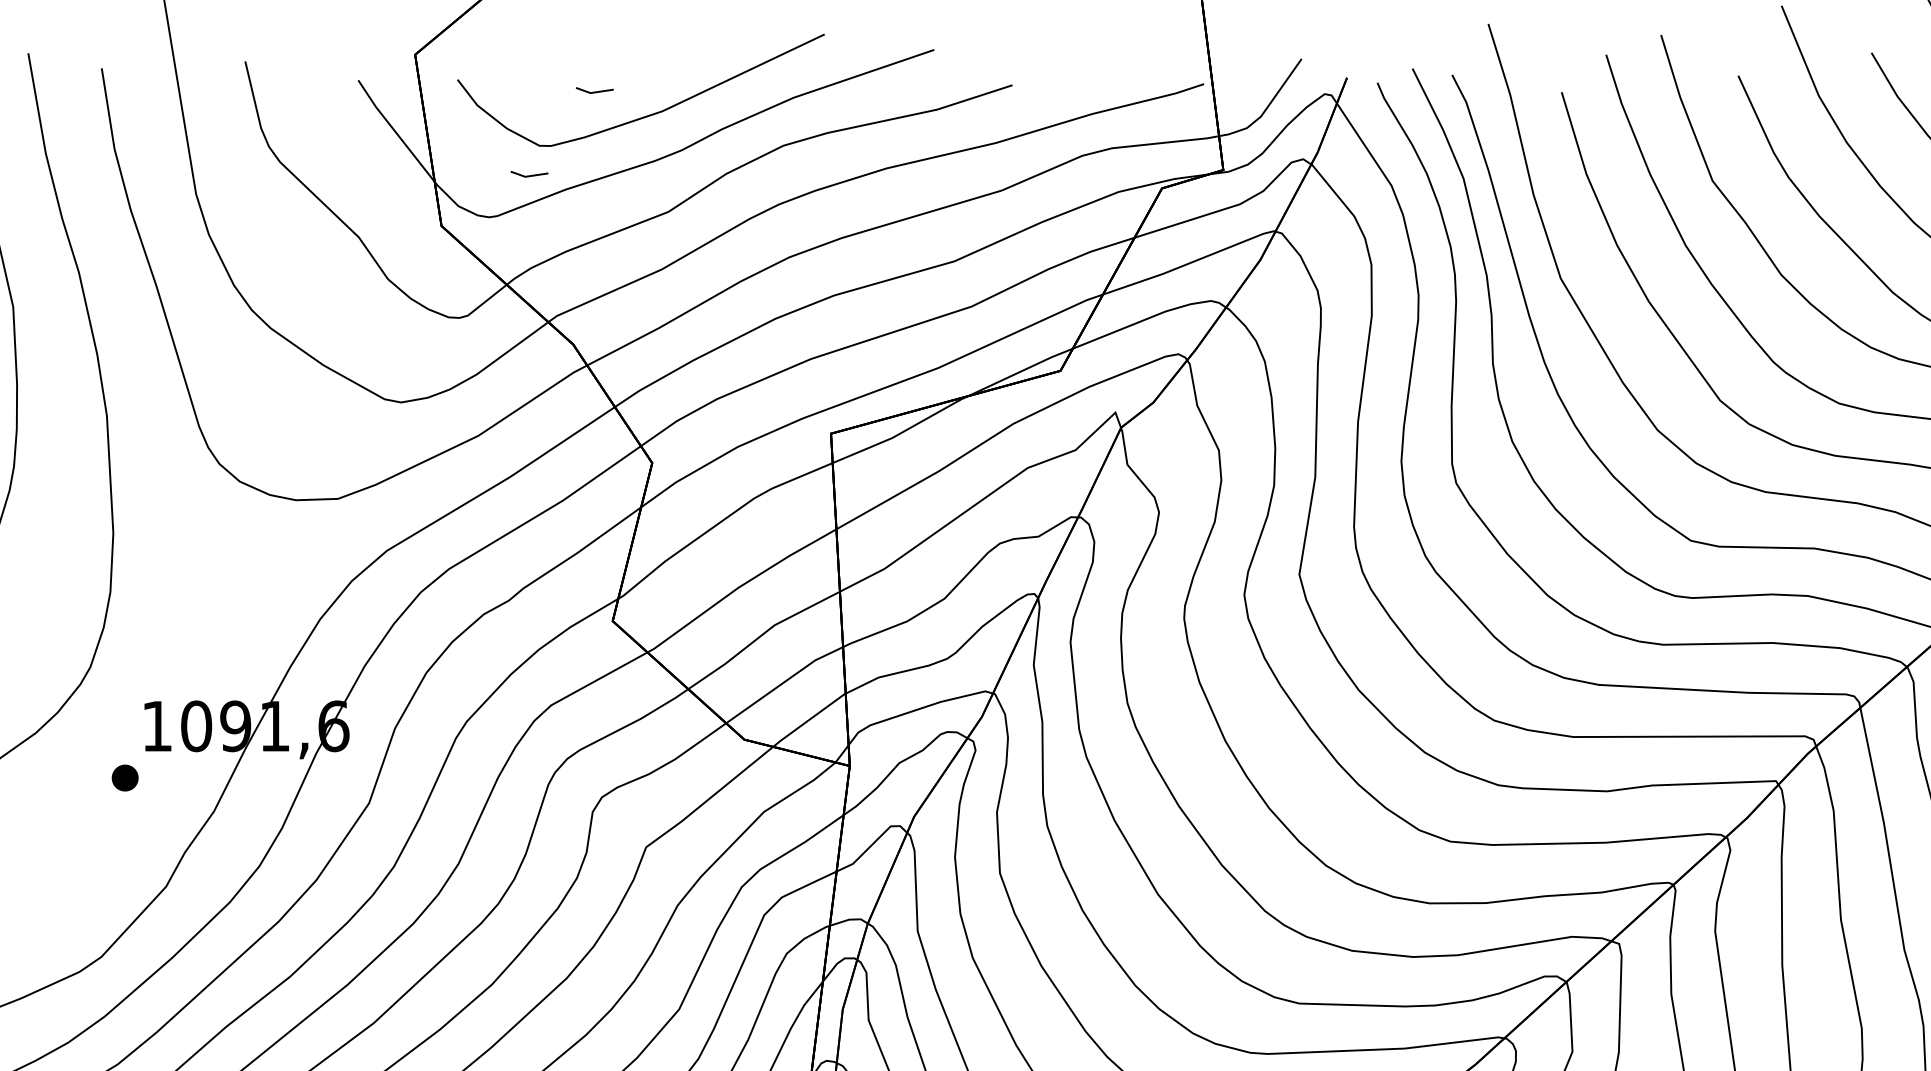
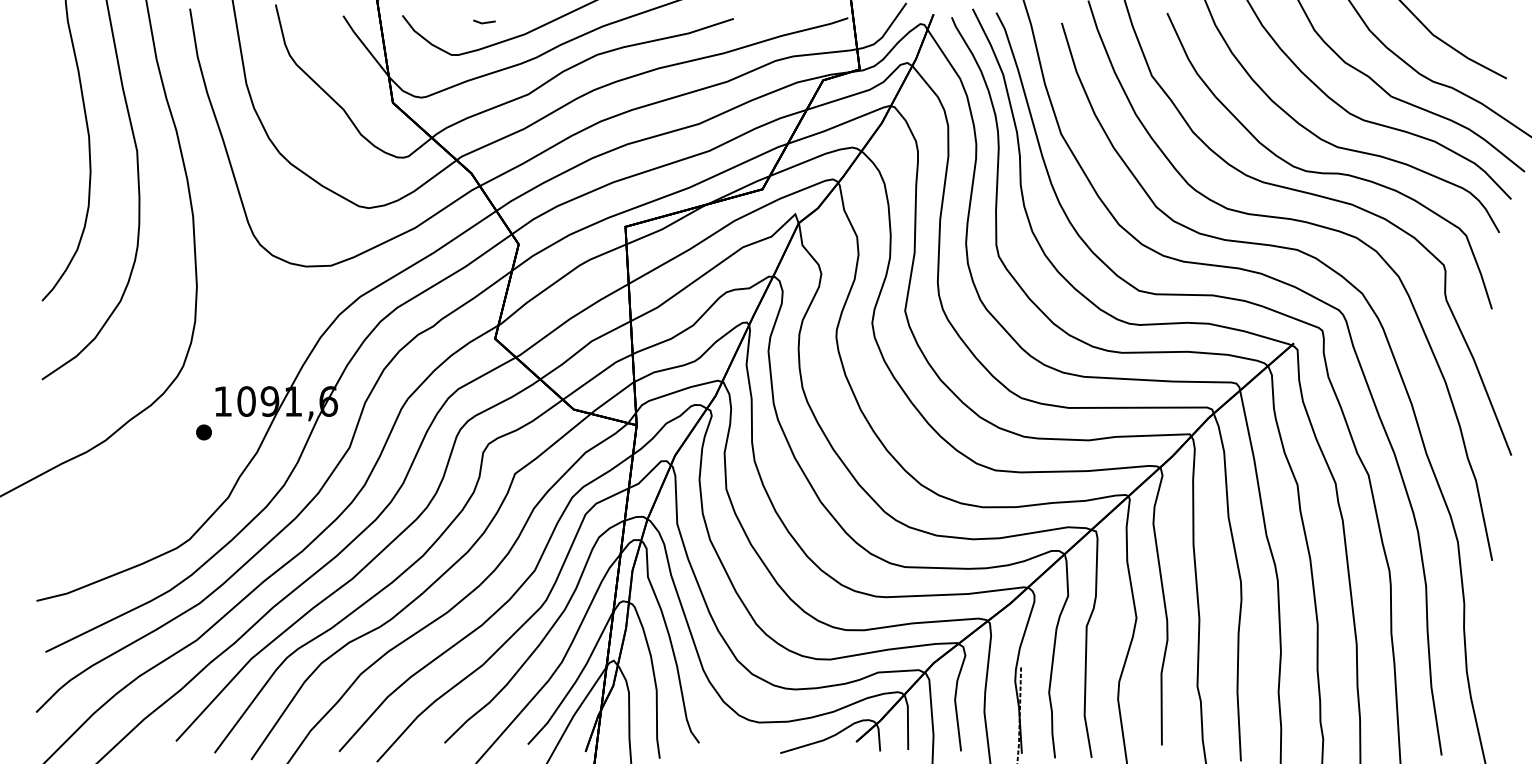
line: (529, 175) -> (445, 72), removed

